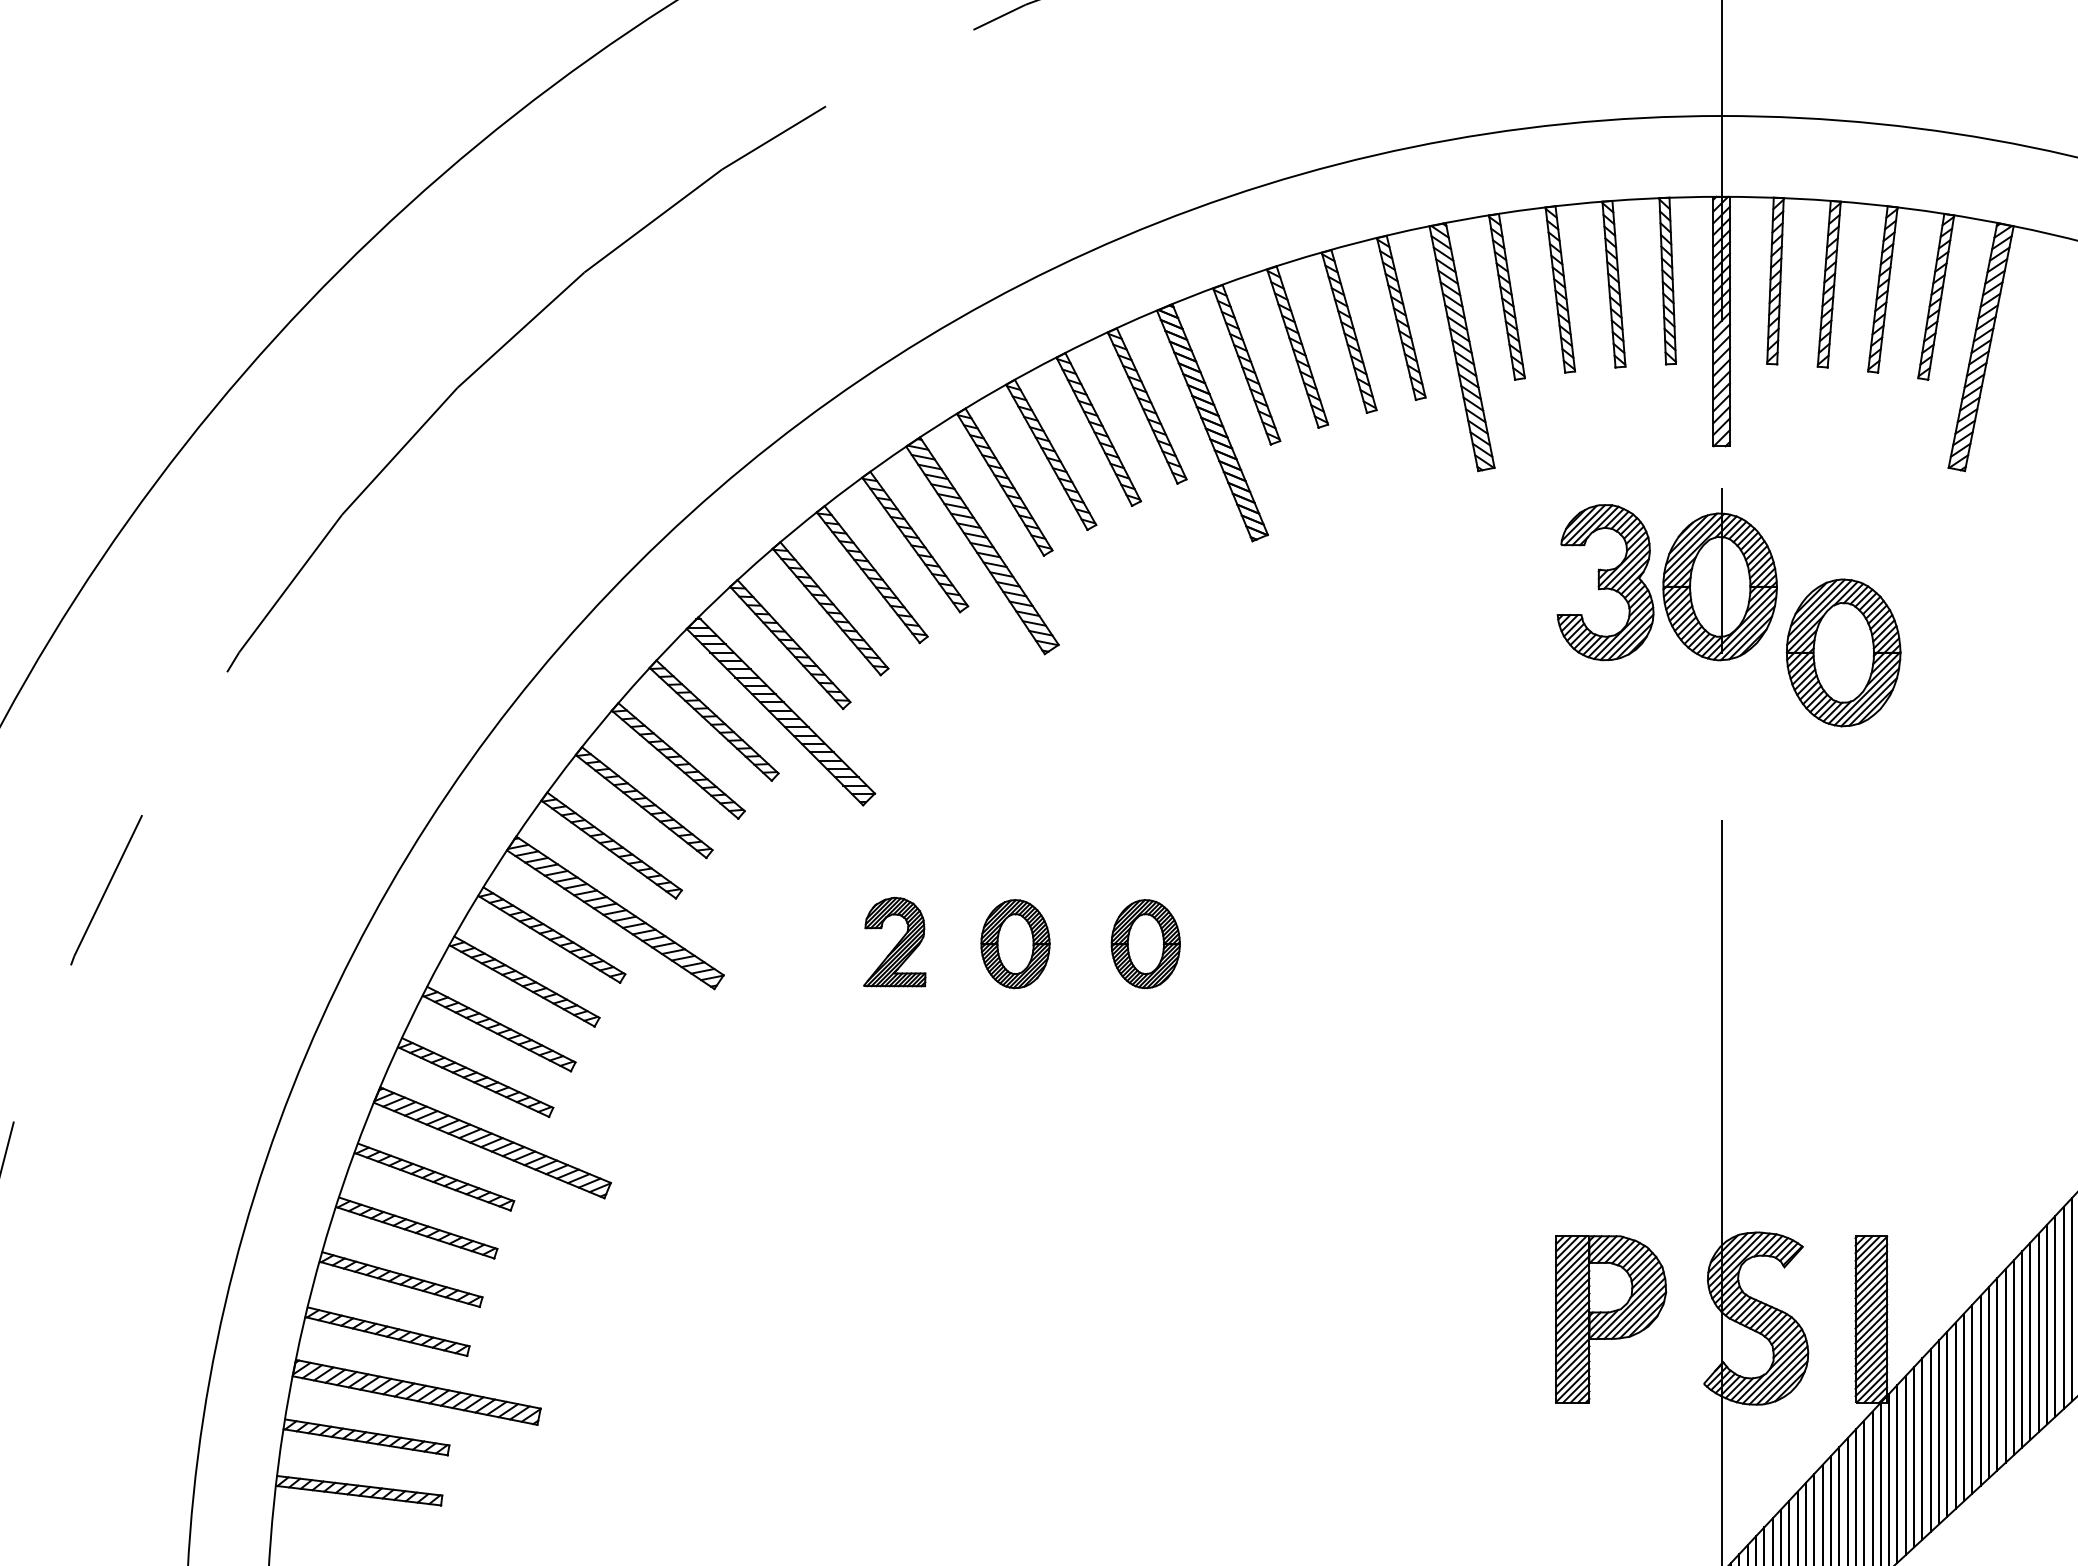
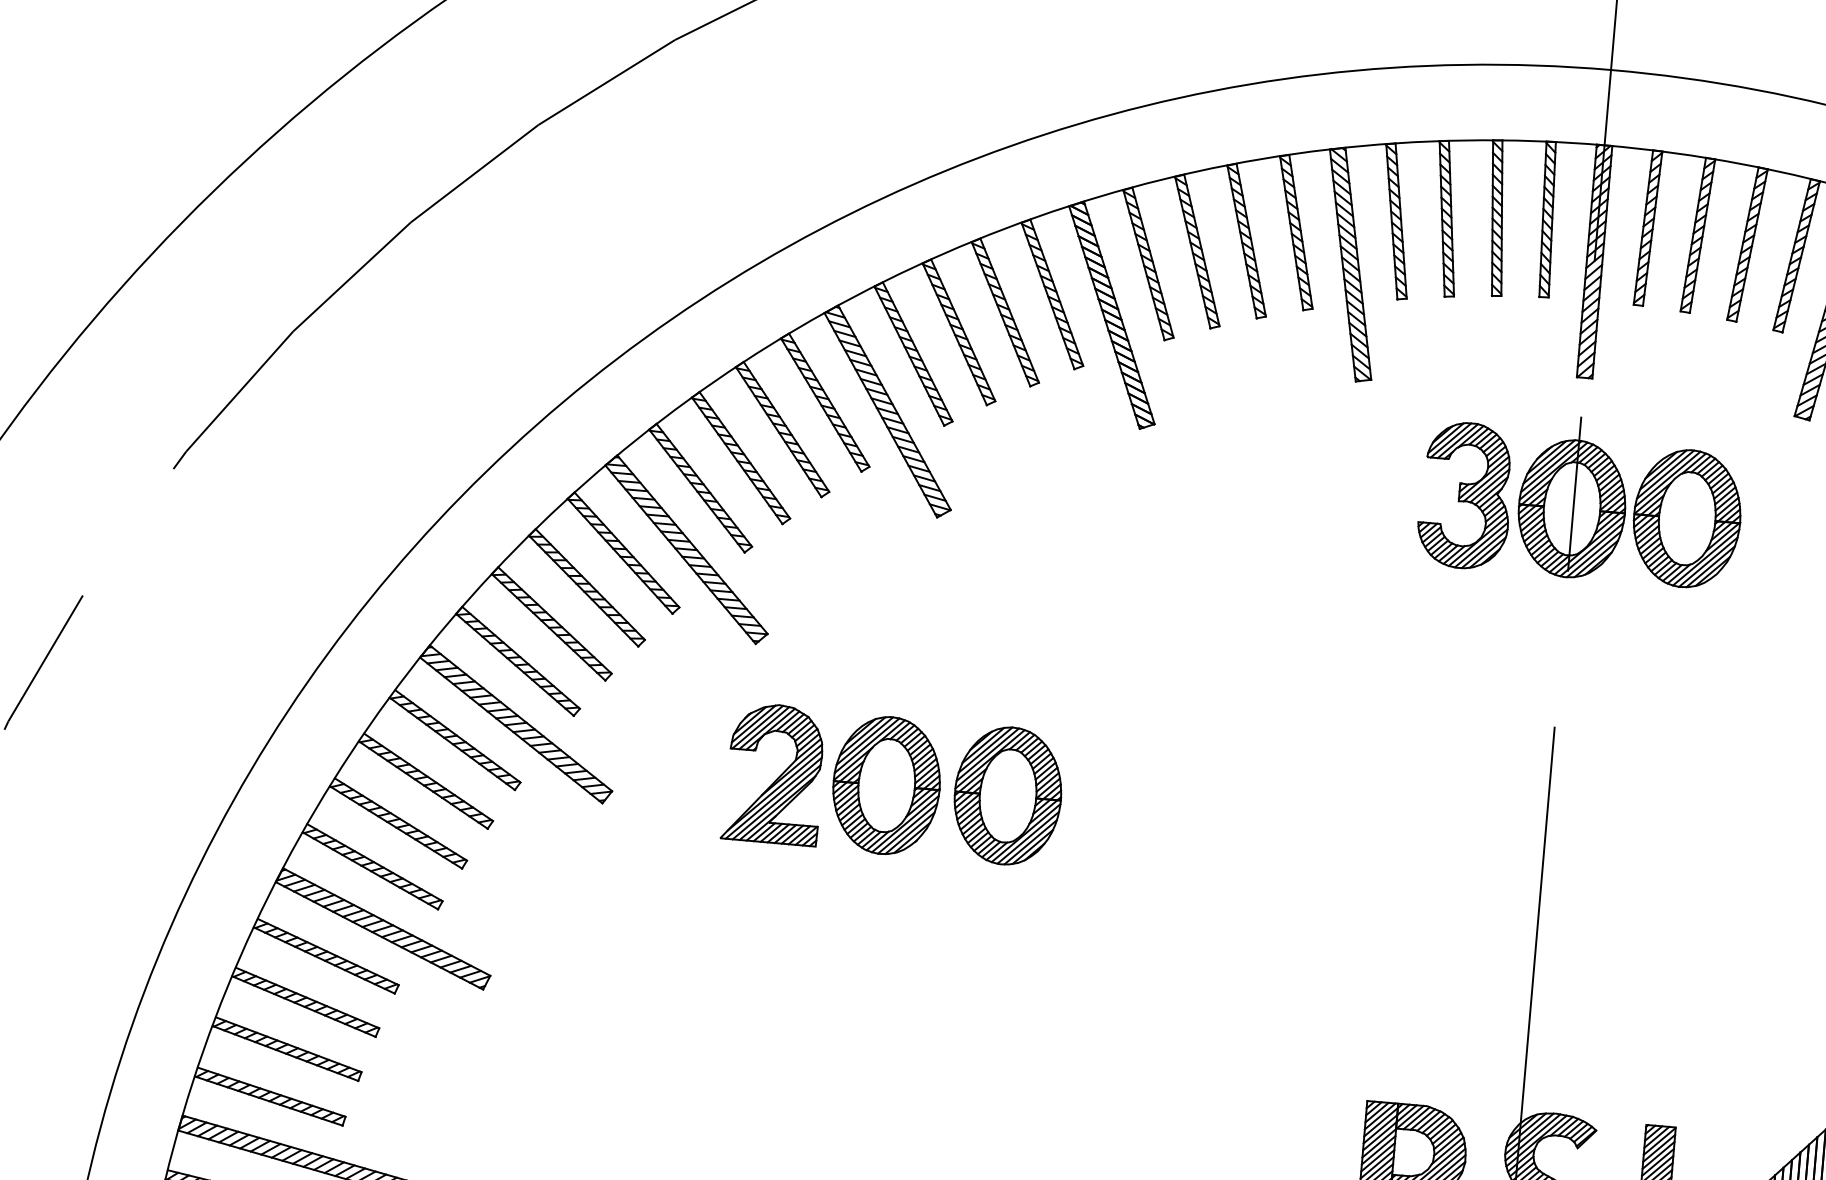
part: (1843, 652) -> (1687, 518), moved
part: (894, 941) -> (774, 773), size x1.67
part: (1015, 943) -> (886, 784), size x1.67
part: (1145, 943) -> (1007, 795), size x1.67

